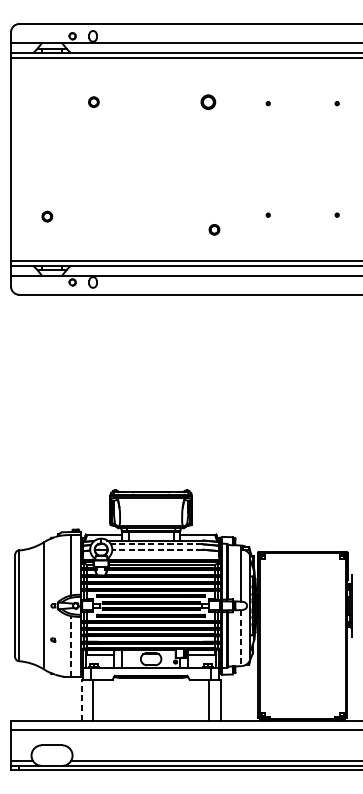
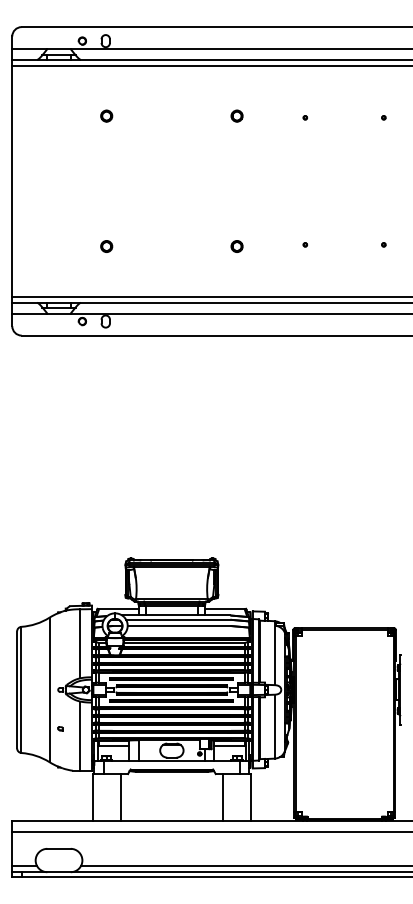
part: (207, 101) -> (236, 115), size x0.71
circle: (47, 216) -> (106, 246), moved
circle: (213, 229) -> (236, 246), moved
line: (156, 544) -> (177, 619), dashed -> solid
line: (156, 549) -> (178, 625), dashed -> solid
line: (241, 637) -> (274, 726), dashed -> solid
line: (70, 646) -> (80, 736), dashed -> solid
line: (81, 699) -> (92, 796), dashed -> solid
line: (92, 700) -> (120, 797), moved
line: (209, 700) -> (223, 797), moved

